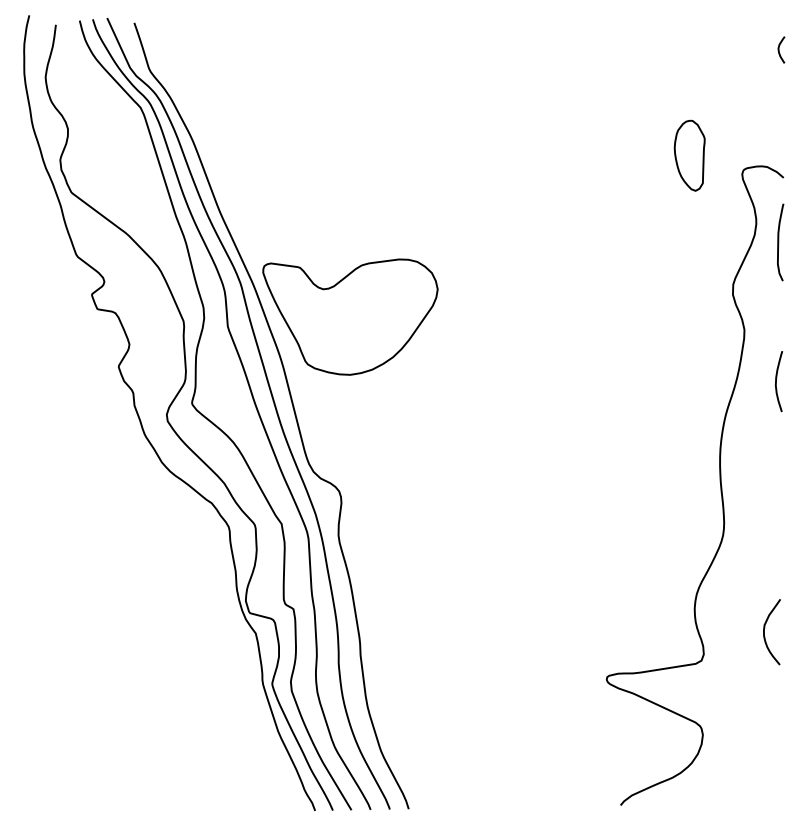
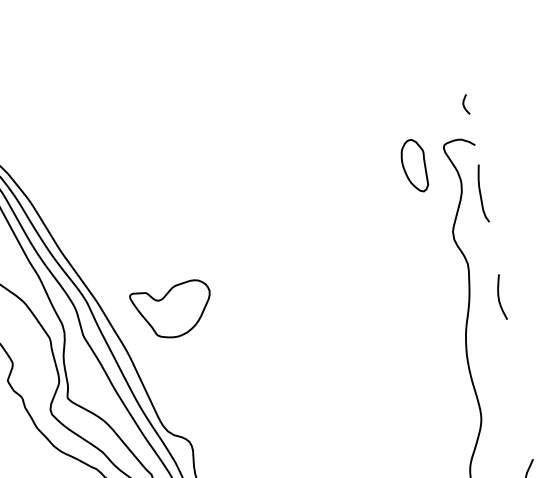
curve: (779, 49) -> (464, 104), moved
part: (689, 155) -> (414, 166), moved
part: (350, 316) -> (172, 310), size x0.6

